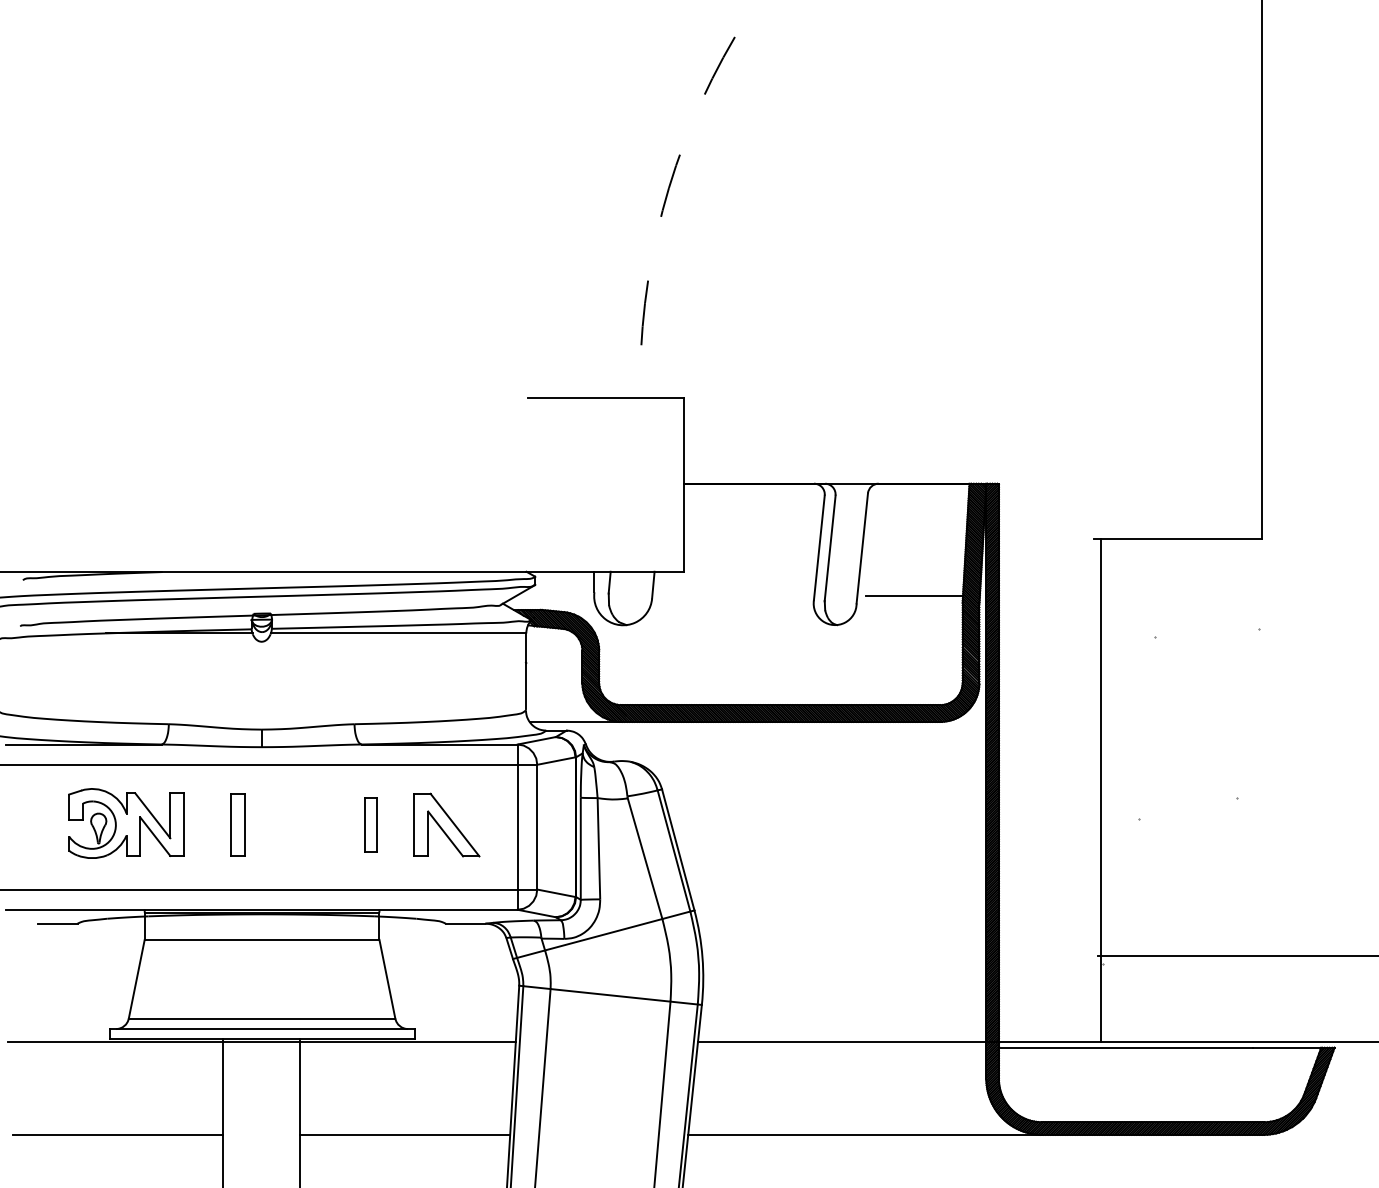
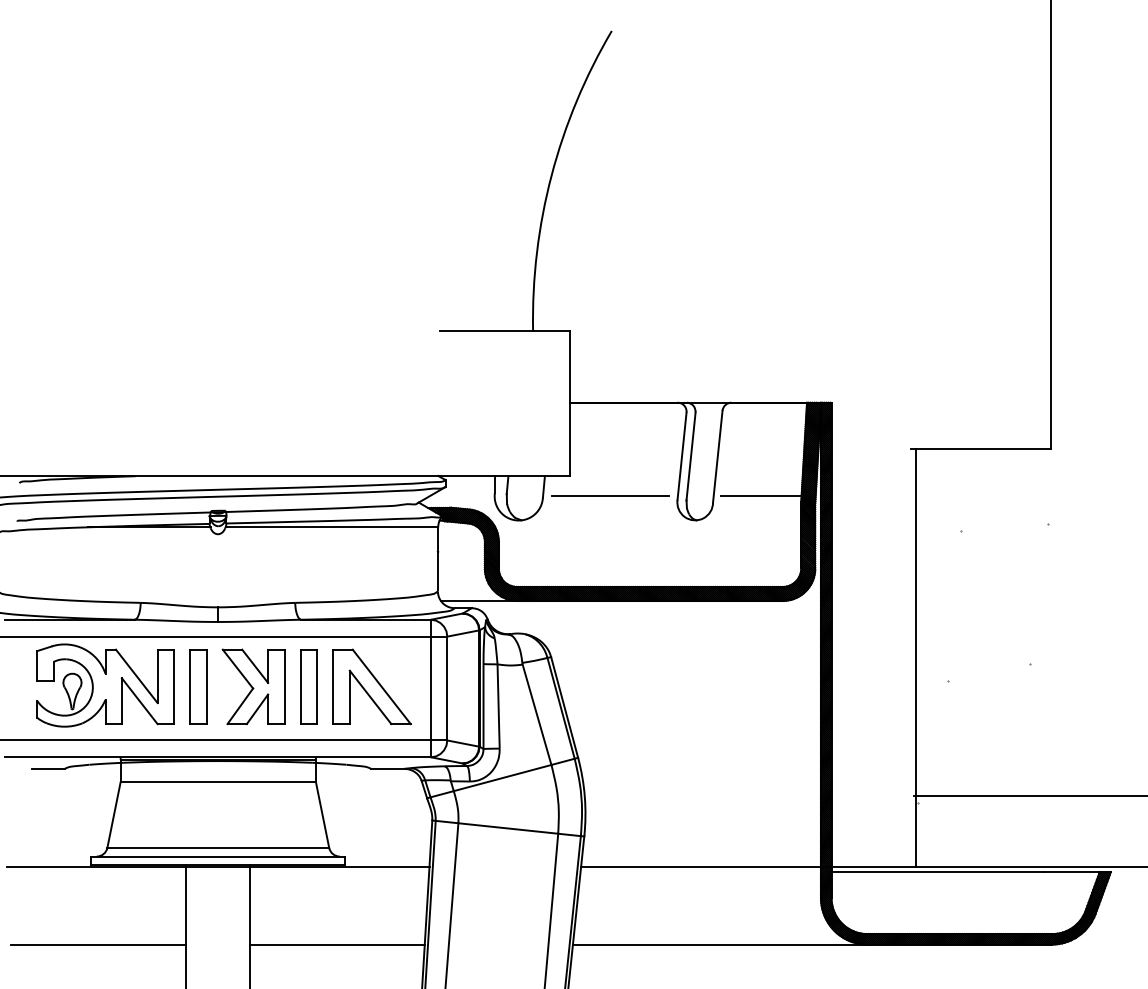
arc: (662, 210) -> (551, 175), dashed -> solid
line: (732, 596) -> (609, 496), added
part: (126, 823) -> (105, 685), size x1.43
part: (237, 824) -> (197, 686), size x1.43
part: (304, 824) -> (253, 686), added
part: (370, 824) -> (308, 686), size x1.67
part: (446, 824) -> (371, 686), size x1.43

